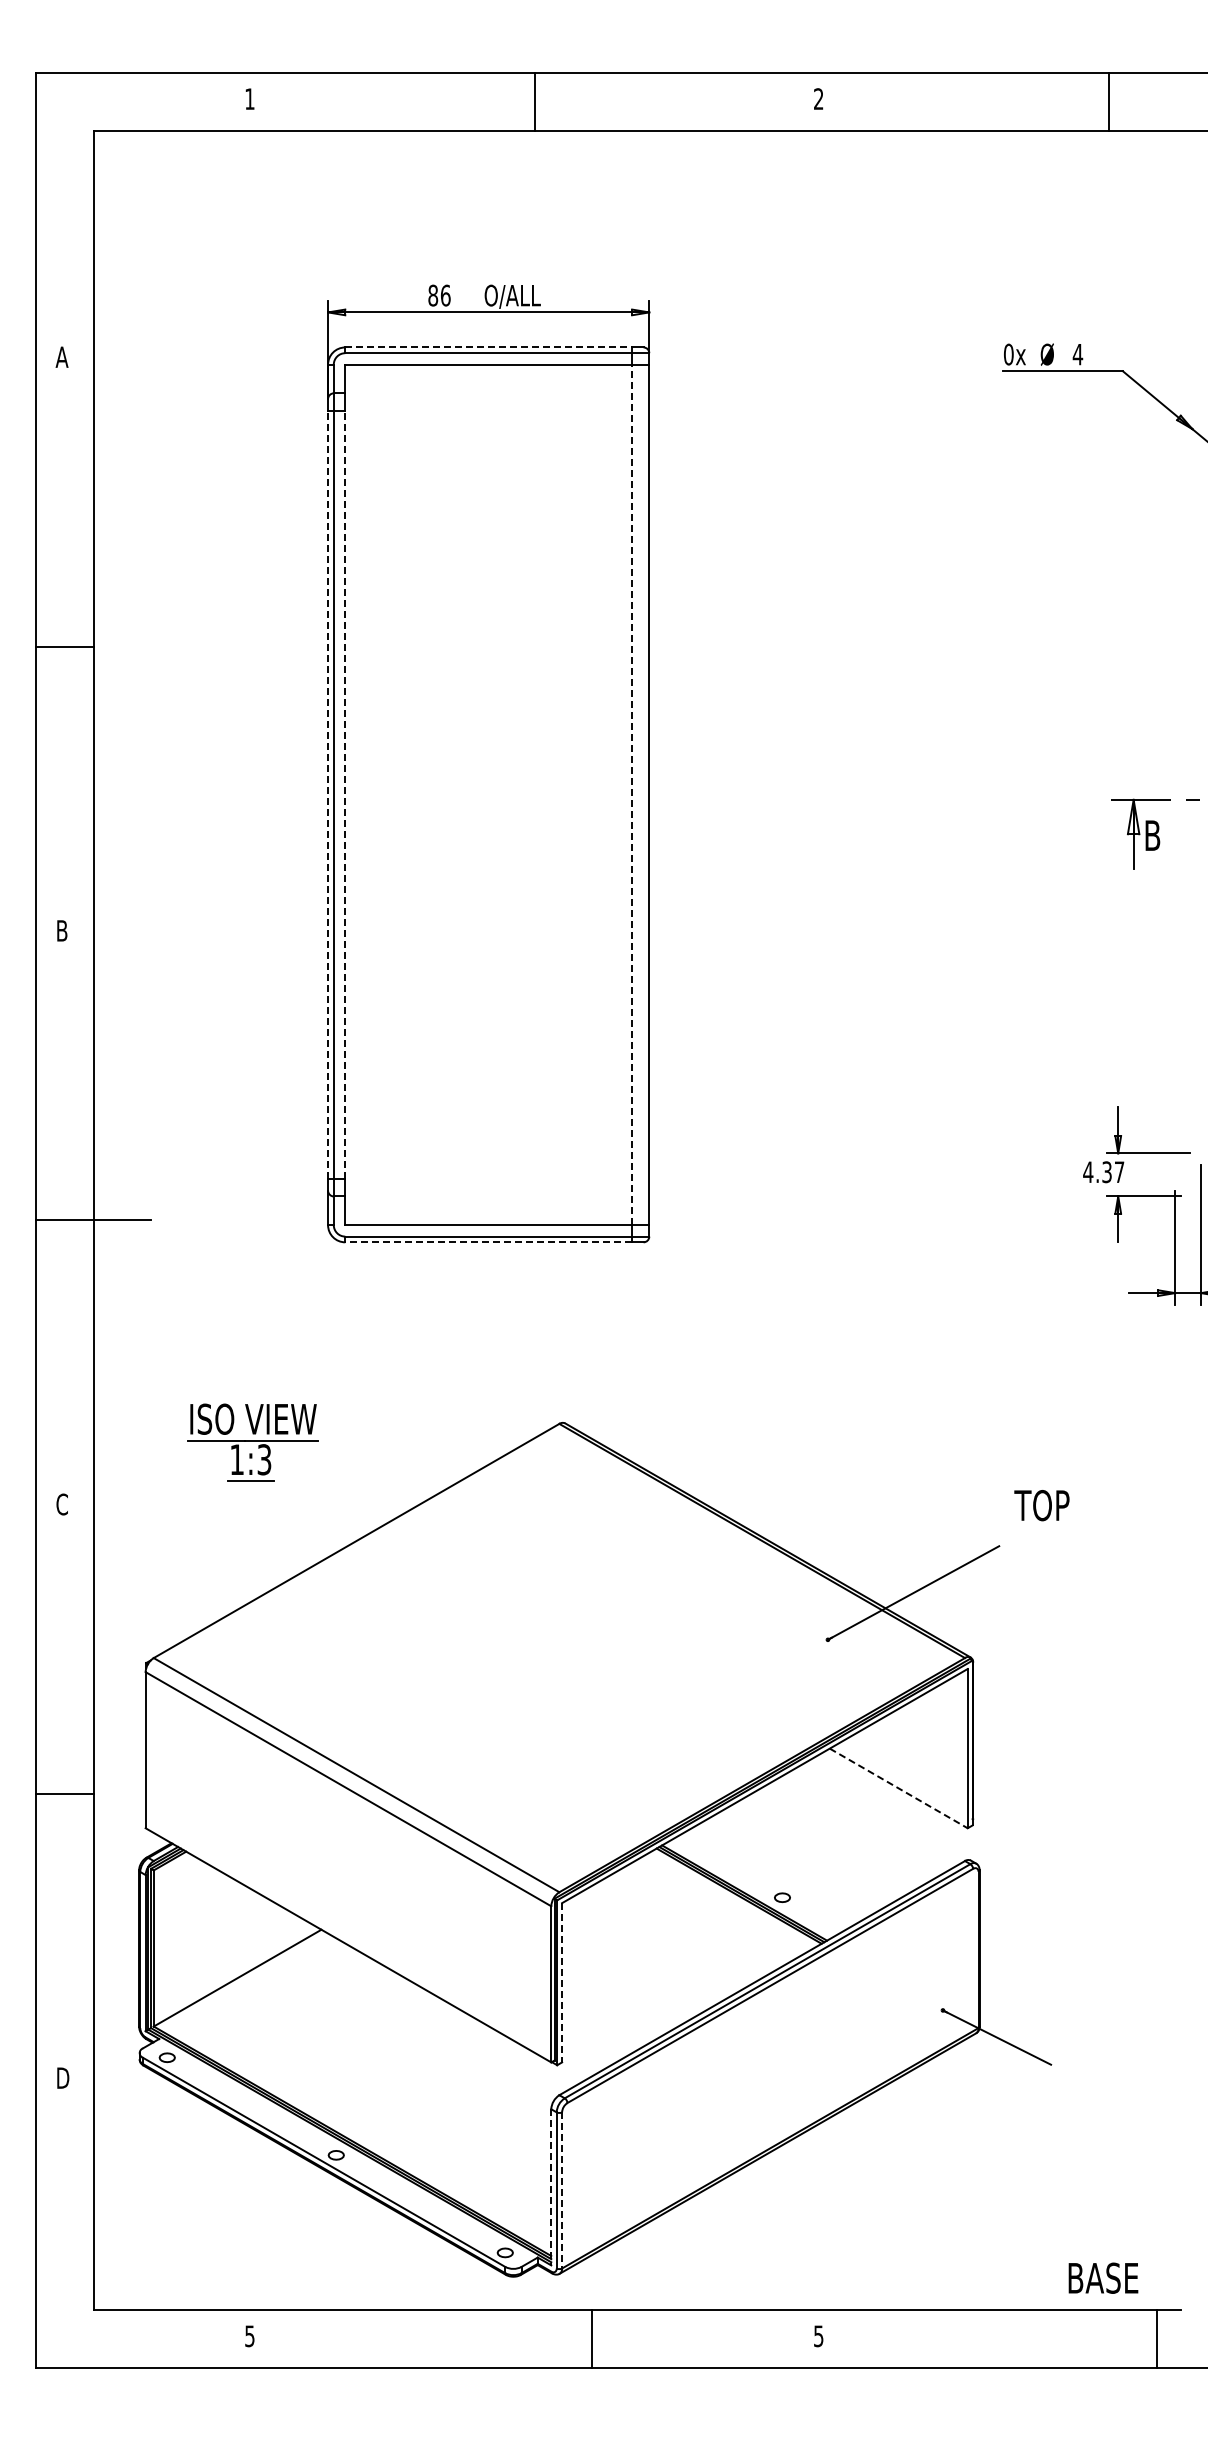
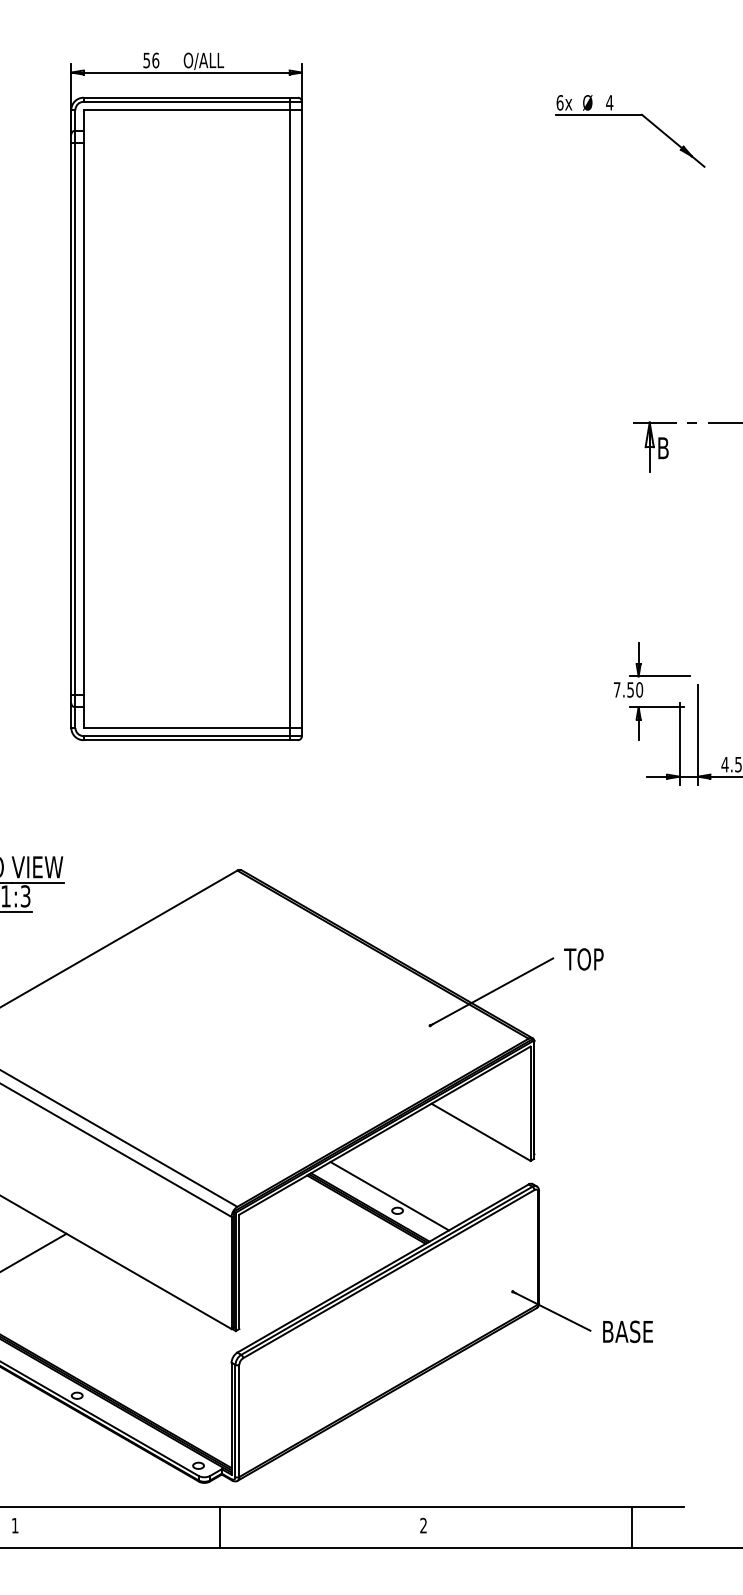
text: (433, 295) -> (147, 60), 86 -> 56
line: (489, 347) -> (187, 97), dashed -> solid
text: (1008, 354) -> (559, 102), 0x -> 6x
line: (328, 794) -> (71, 418), dashed -> solid
line: (345, 794) -> (83, 418), dashed -> solid
line: (632, 794) -> (289, 418), dashed -> solid
text: (1103, 1172) -> (628, 690), 4.37 -> 7.50
line: (488, 1242) -> (186, 740), dashed -> solid
text: (1041, 1505) -> (583, 959), moved
line: (898, 1788) -> (480, 1132), dashed -> solid
line: (771, 1877) -> (389, 1196), added
line: (562, 1982) -> (239, 1271), dashed -> solid
line: (551, 2187) -> (231, 1418), dashed -> solid
line: (562, 2190) -> (239, 1421), dashed -> solid
text: (1103, 2277) -> (628, 1331), moved
text: (249, 2336) -> (14, 1525), 5 -> 1
text: (818, 2336) -> (423, 1525), 5 -> 2
line: (592, 2338) -> (220, 1527), moved
line: (1156, 2338) -> (631, 1527), moved

